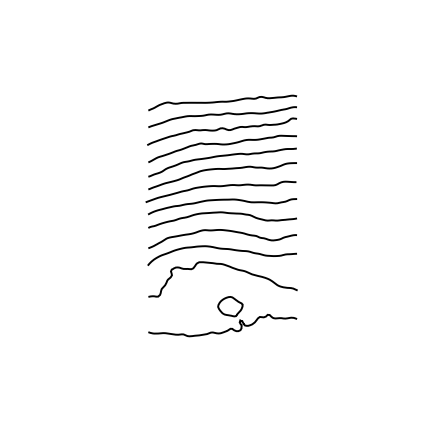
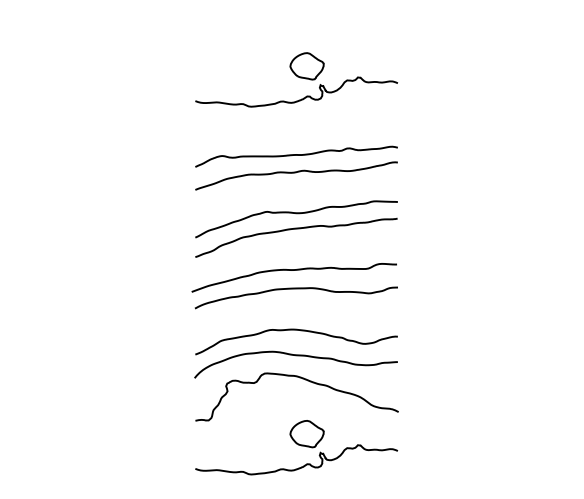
part: (222, 46) -> (296, 79), added
curve: (221, 129) -> (294, 192), removed
curve: (222, 169) -> (296, 247), removed
curve: (222, 213) -> (296, 307), removed

